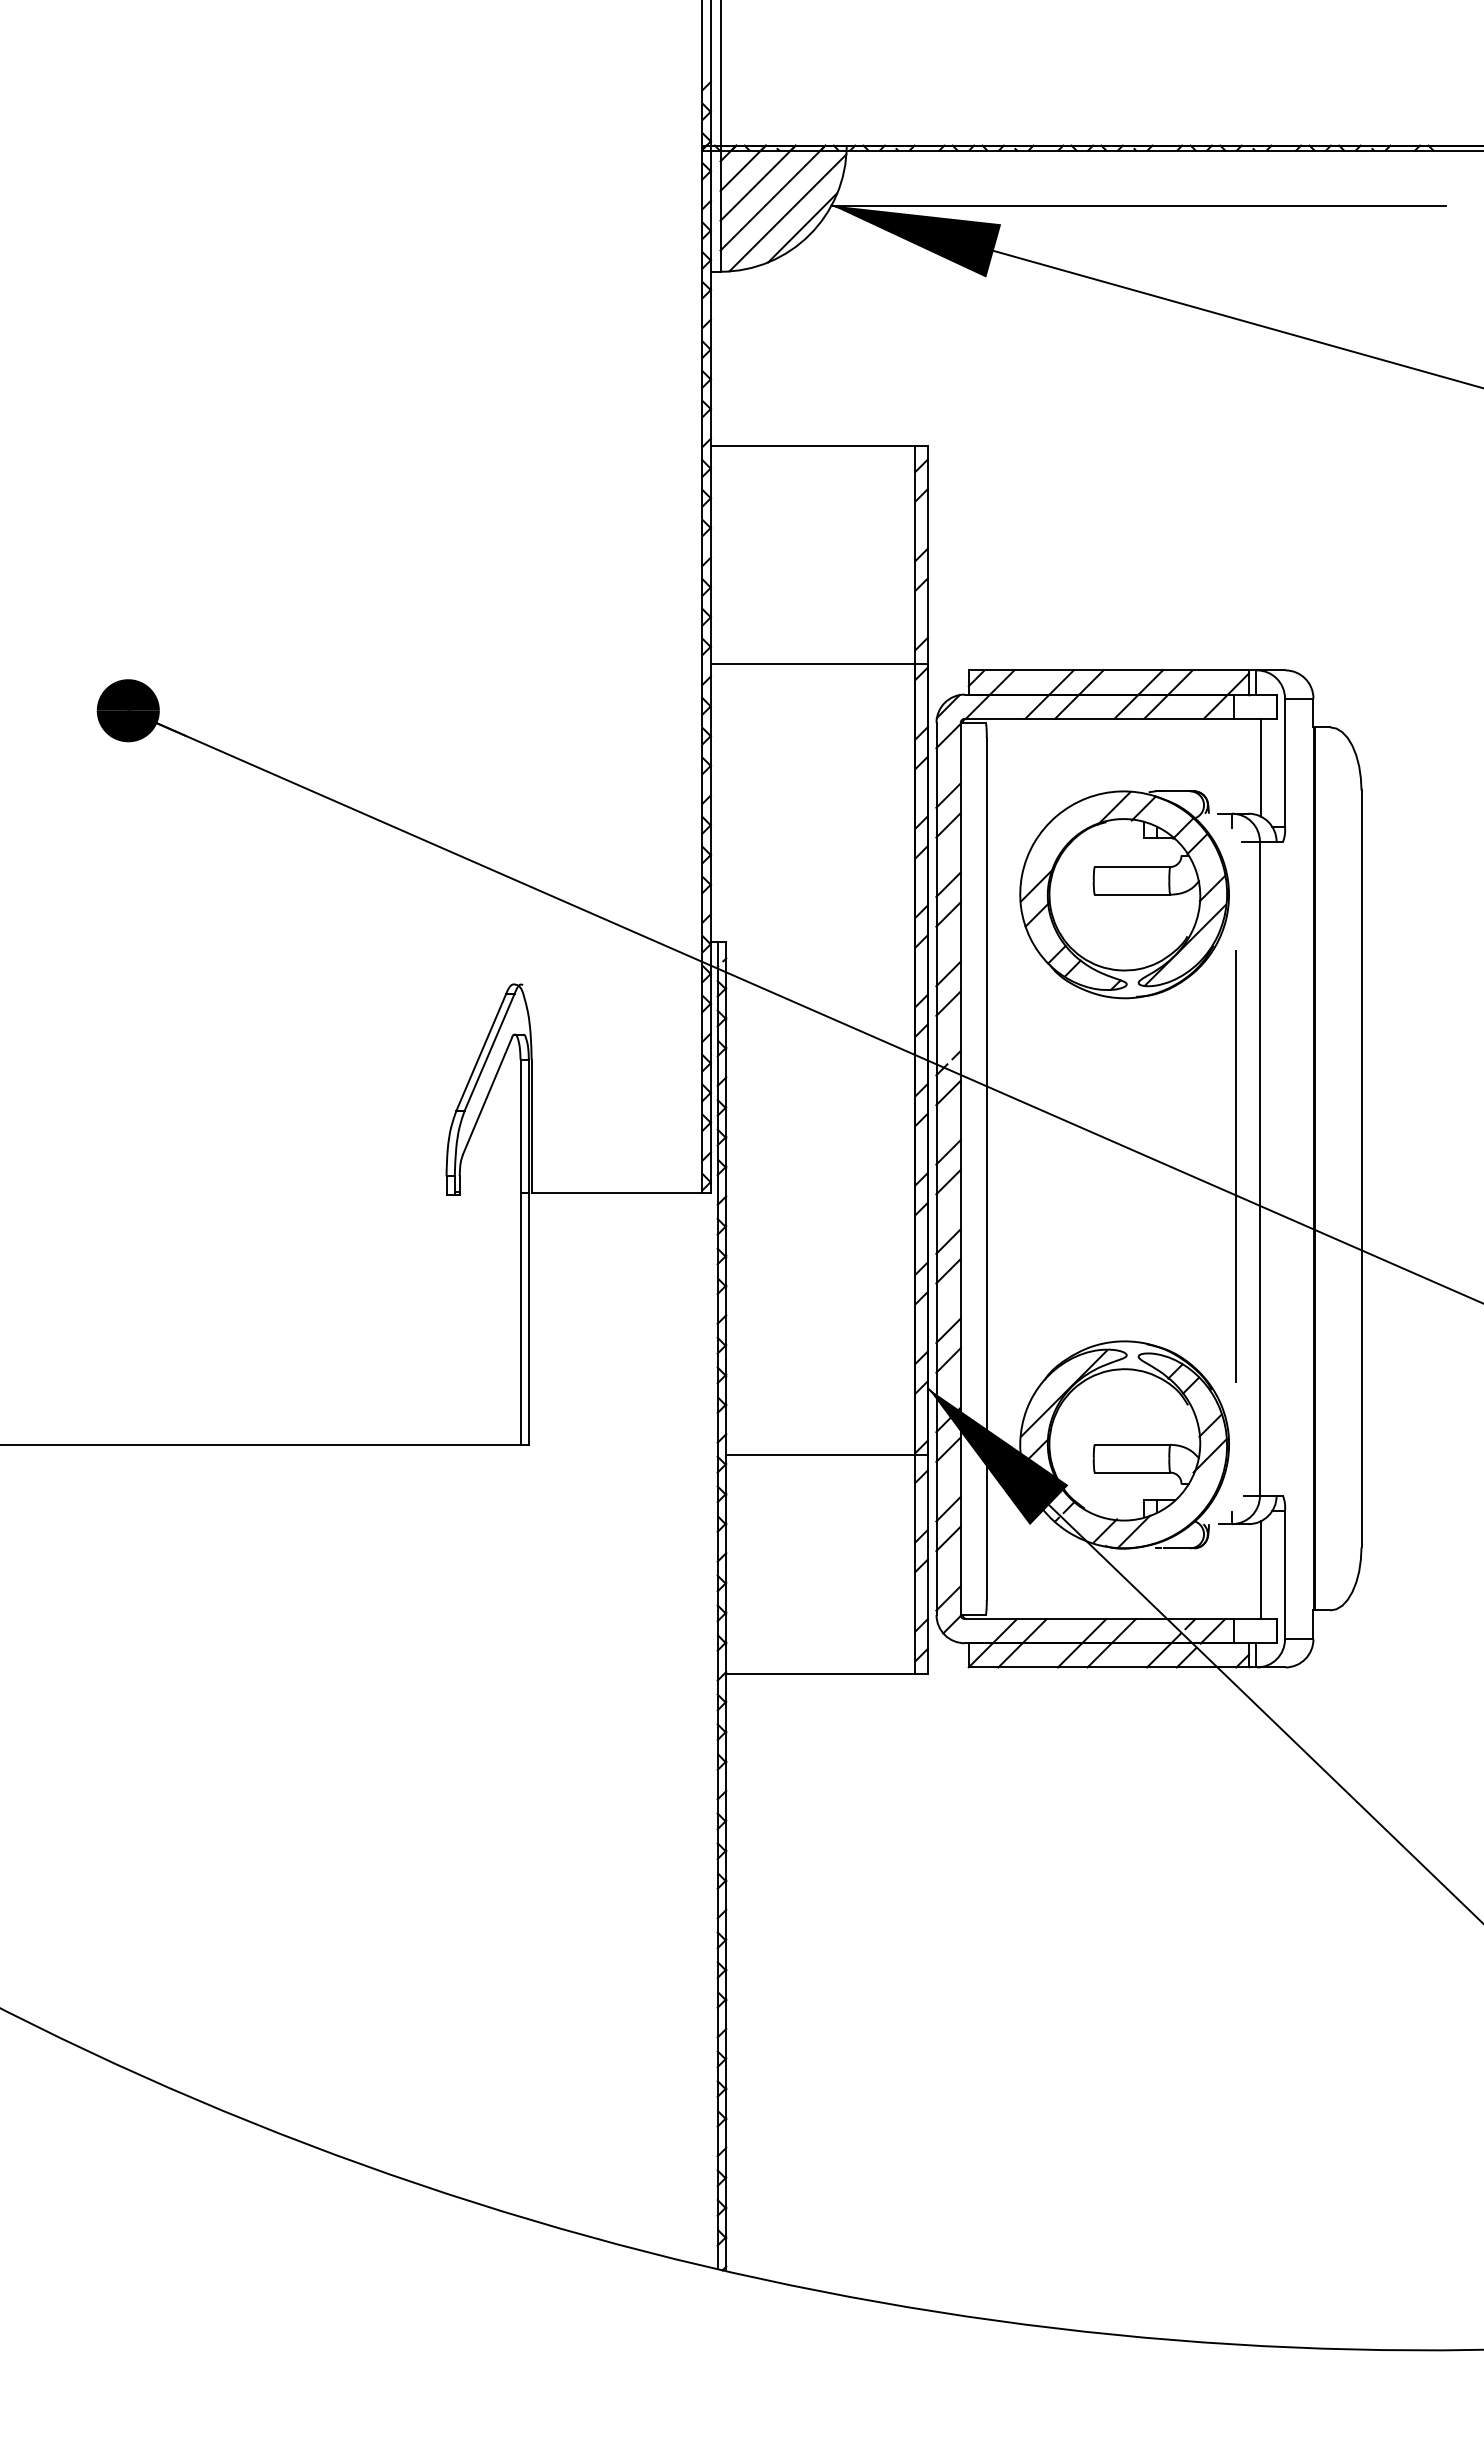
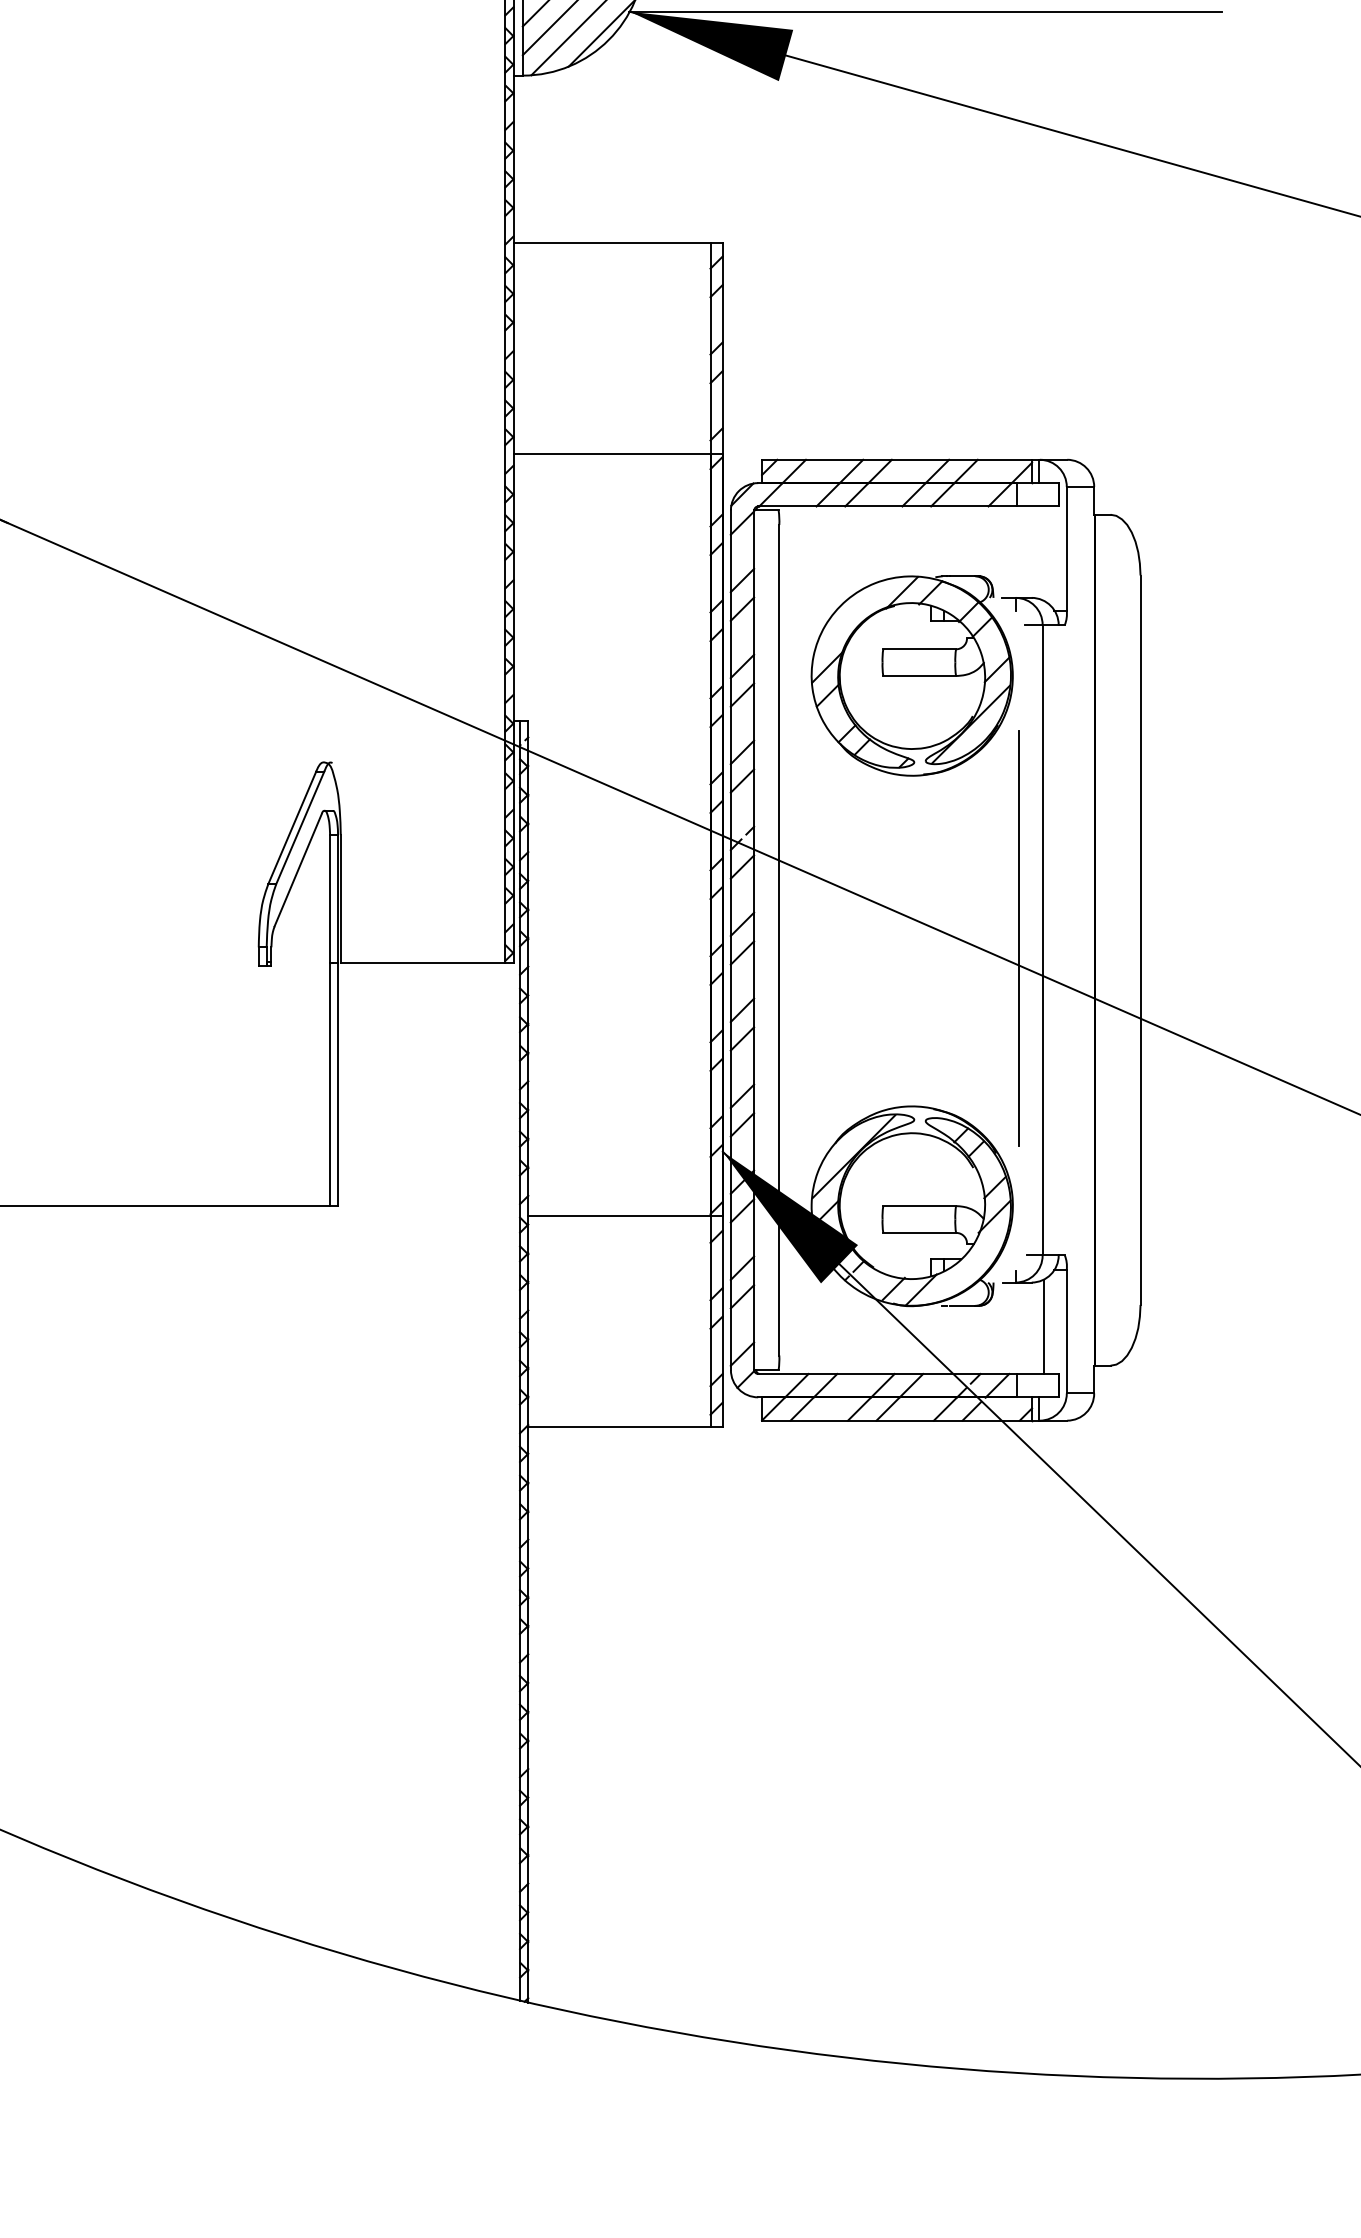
line: (1260, 767) -> (1043, 553), removed

